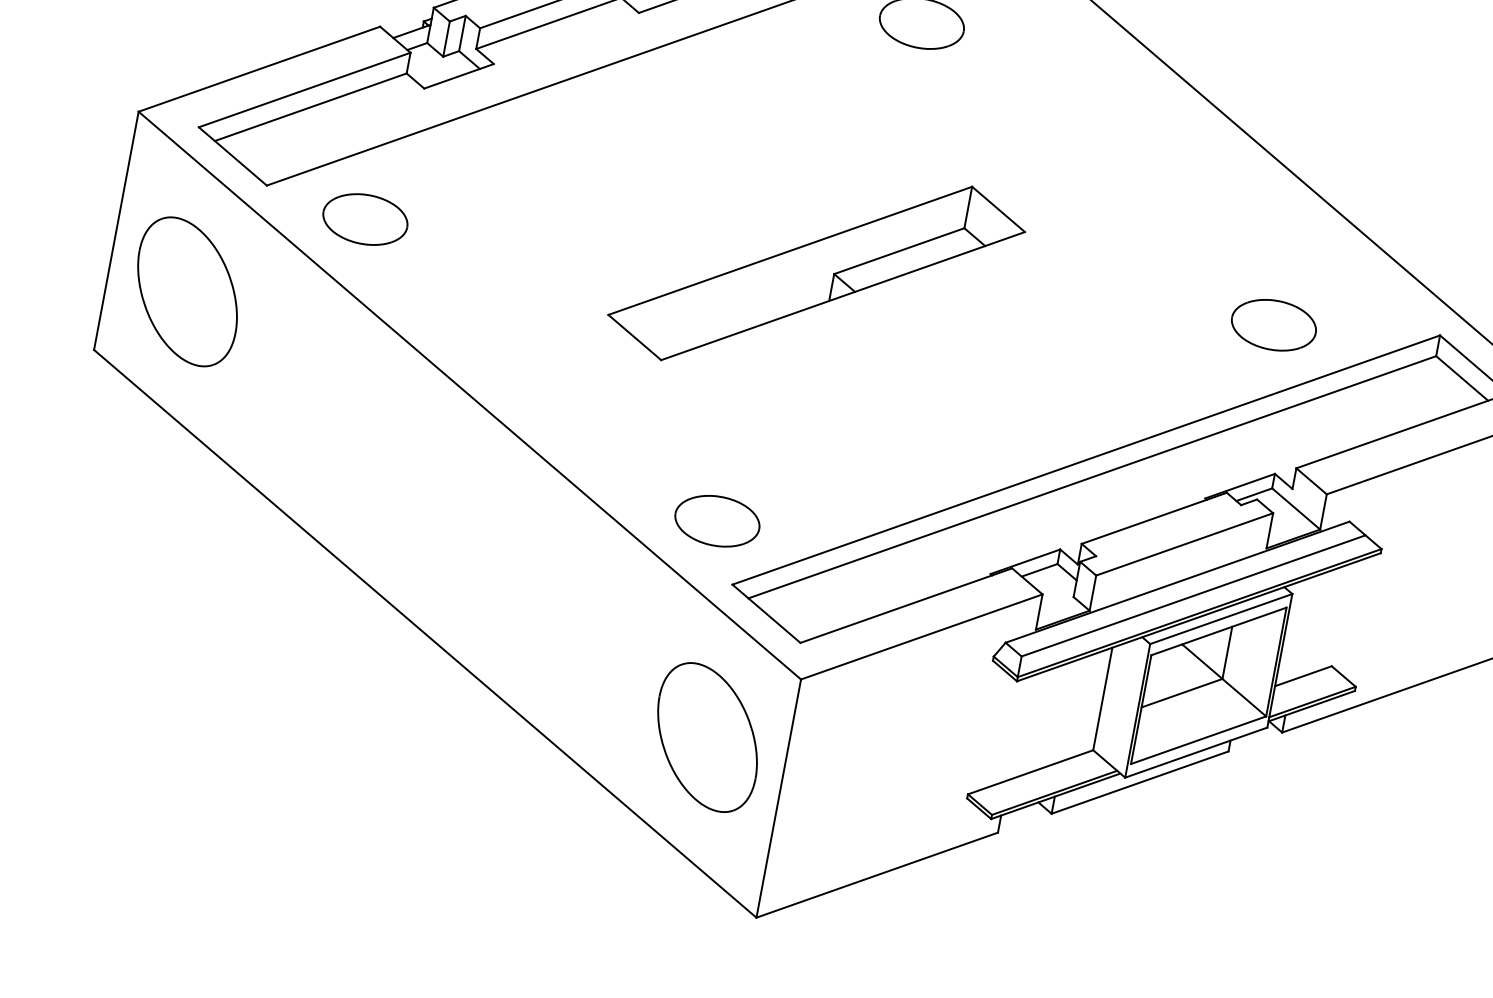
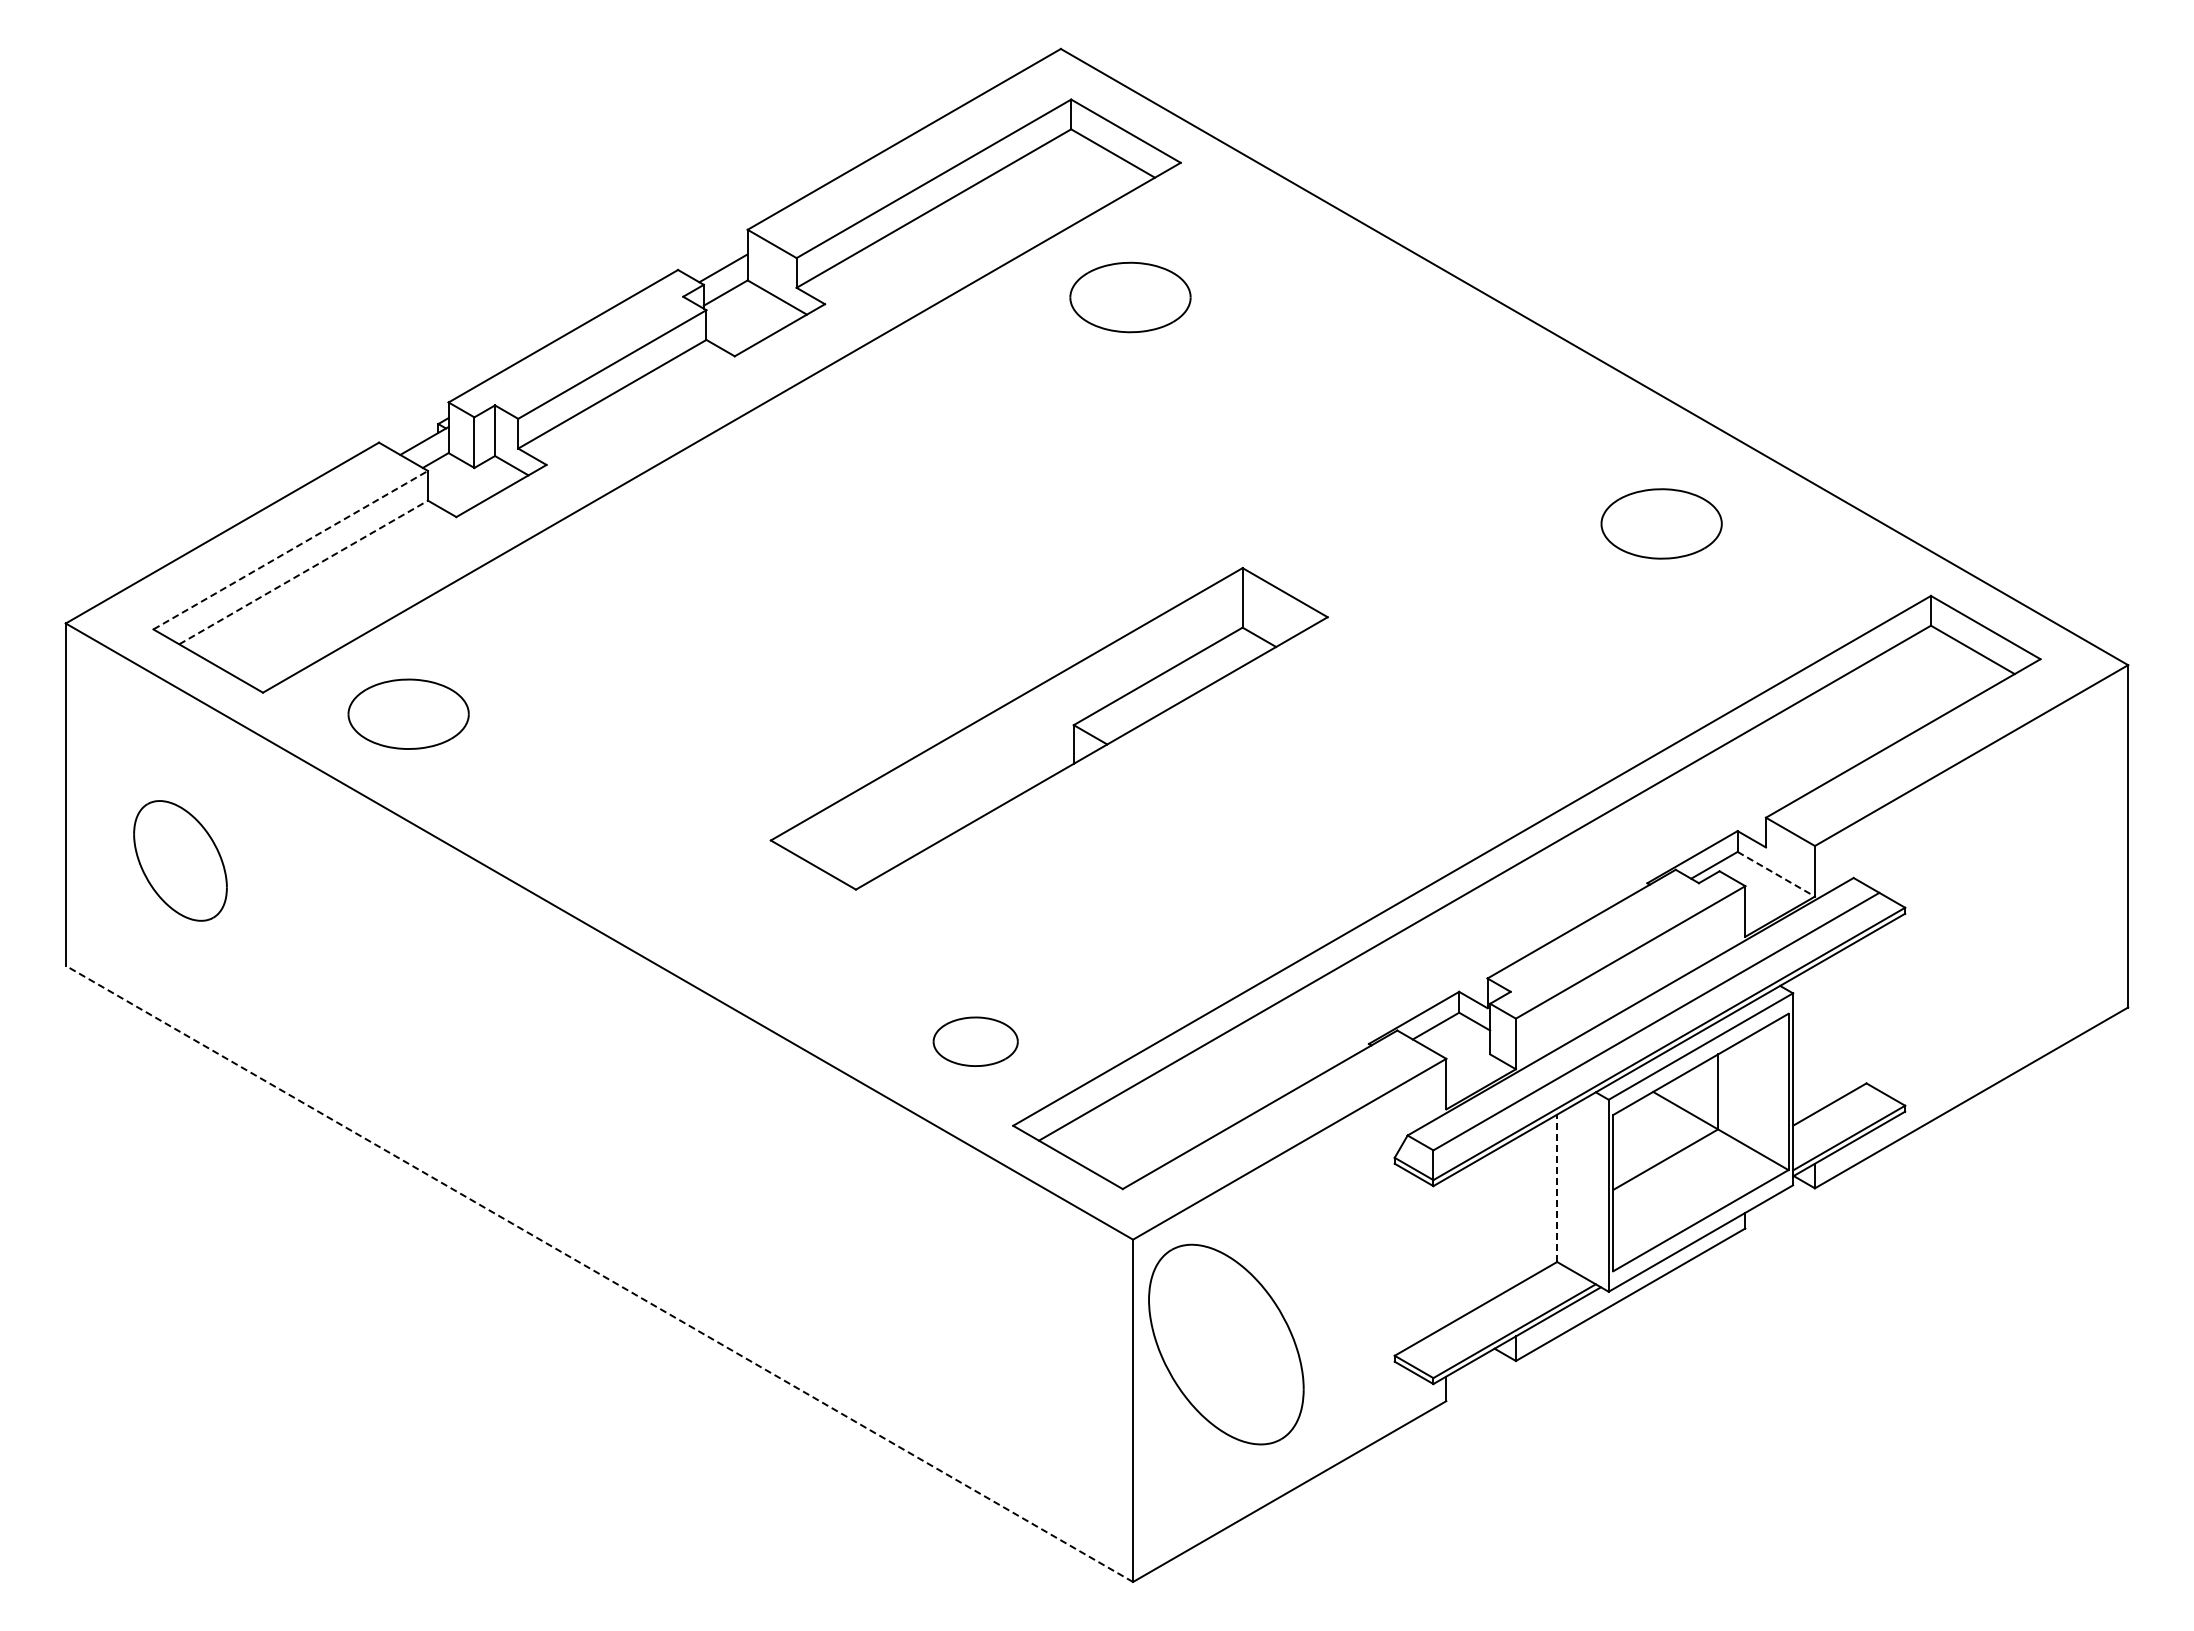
line: (304, 90) -> (290, 550), solid -> dashed
line: (310, 107) -> (303, 572), solid -> dashed
part: (816, 273) -> (1048, 728), moved
part: (187, 291) -> (180, 860), size x0.6
part: (1273, 324) -> (1661, 523), moved
line: (1296, 509) -> (1776, 874), solid -> dashed
part: (717, 521) -> (975, 1041), size x0.7
line: (425, 633) -> (599, 1273), solid -> dashed
line: (1103, 699) -> (1557, 1188), solid -> dashed
part: (707, 737) -> (1226, 1344), moved

